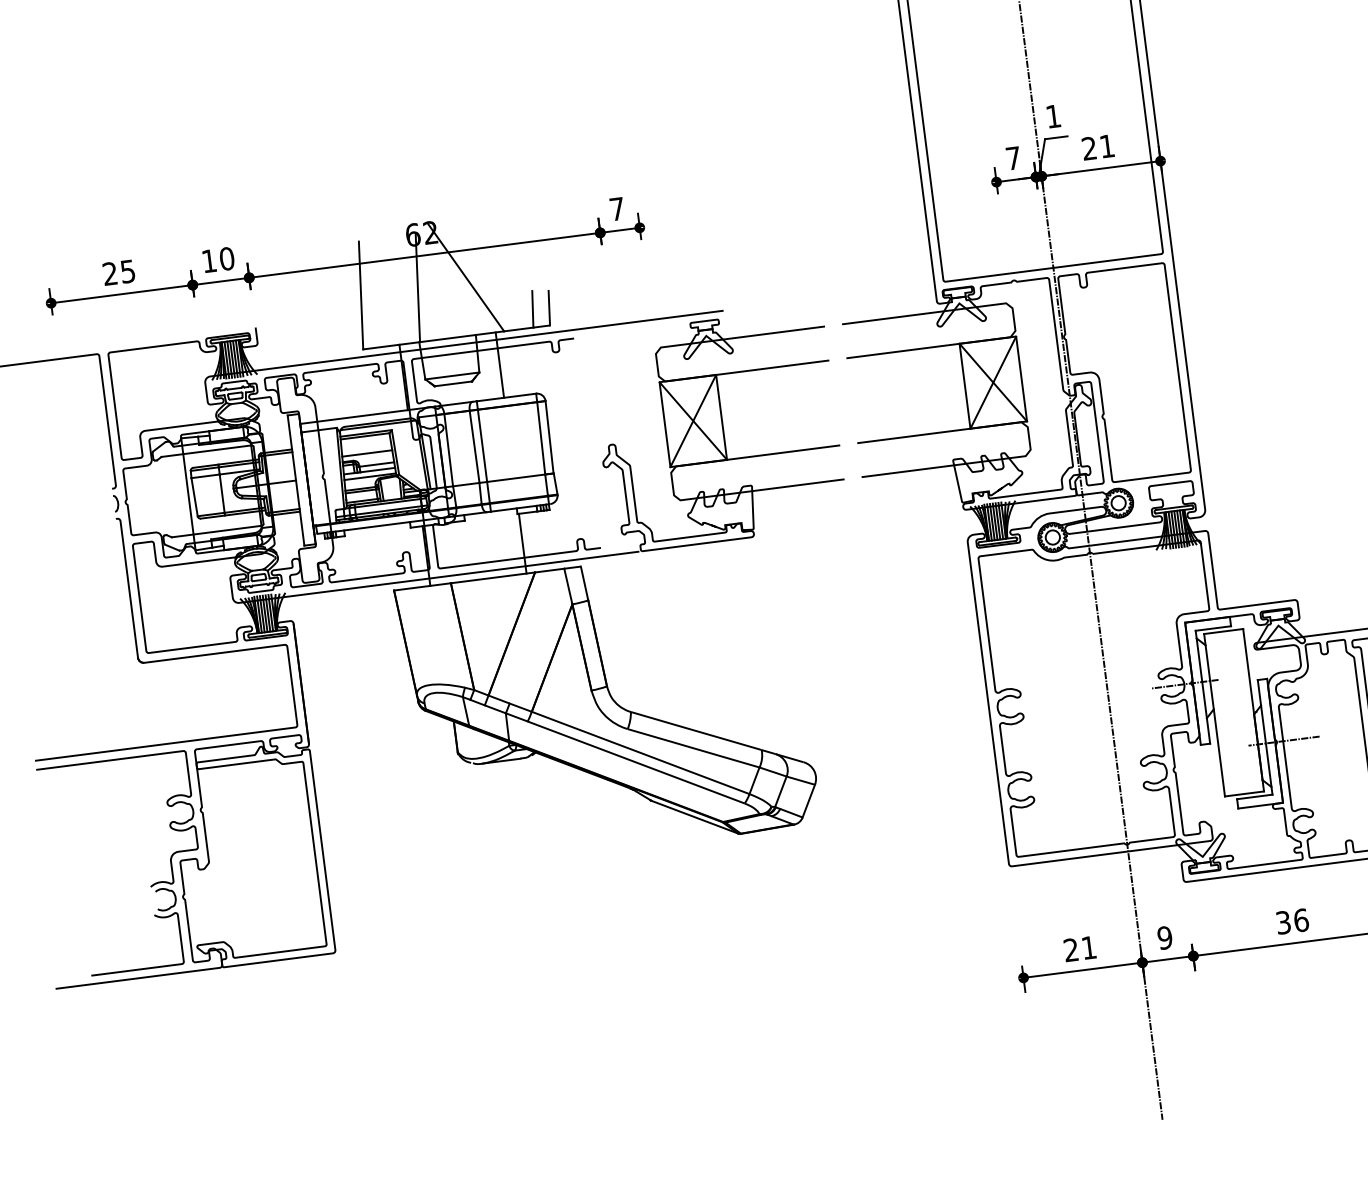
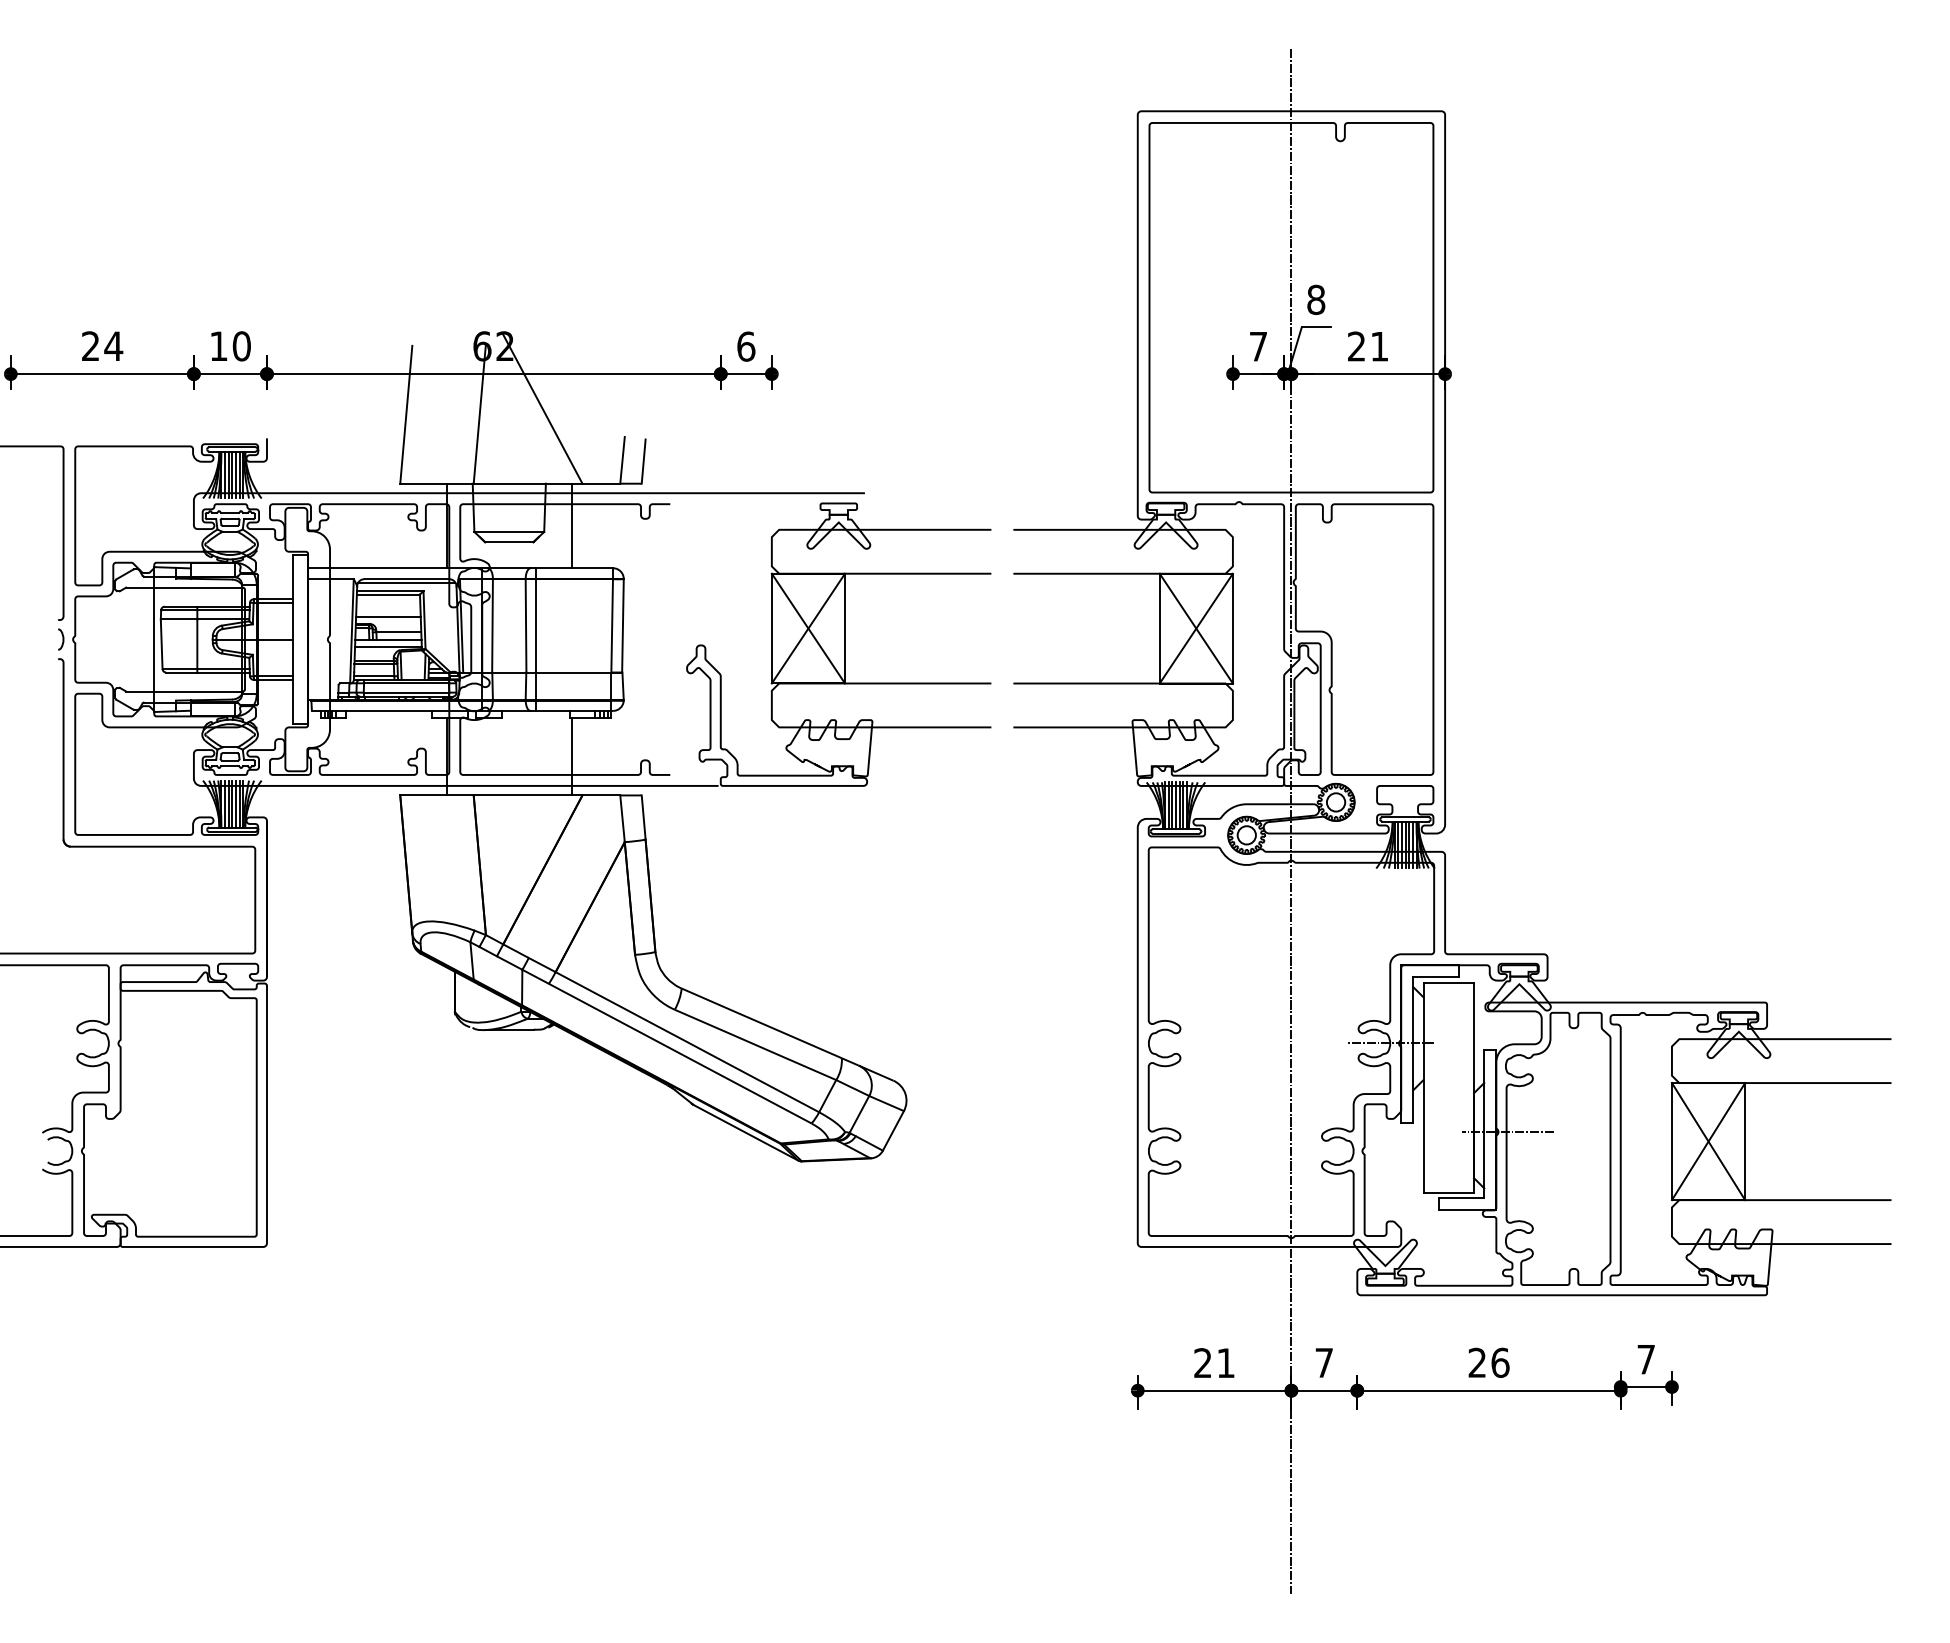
text: (1053, 116) -> (1316, 299), 1 -> 8
text: (617, 208) -> (746, 346), 7 -> 6
text: (127, 271) -> (113, 346), 25 -> 24
text: (1283, 922) -> (1477, 1362), 36 -> 26
text: (1165, 937) -> (1324, 1362), 9 -> 7

